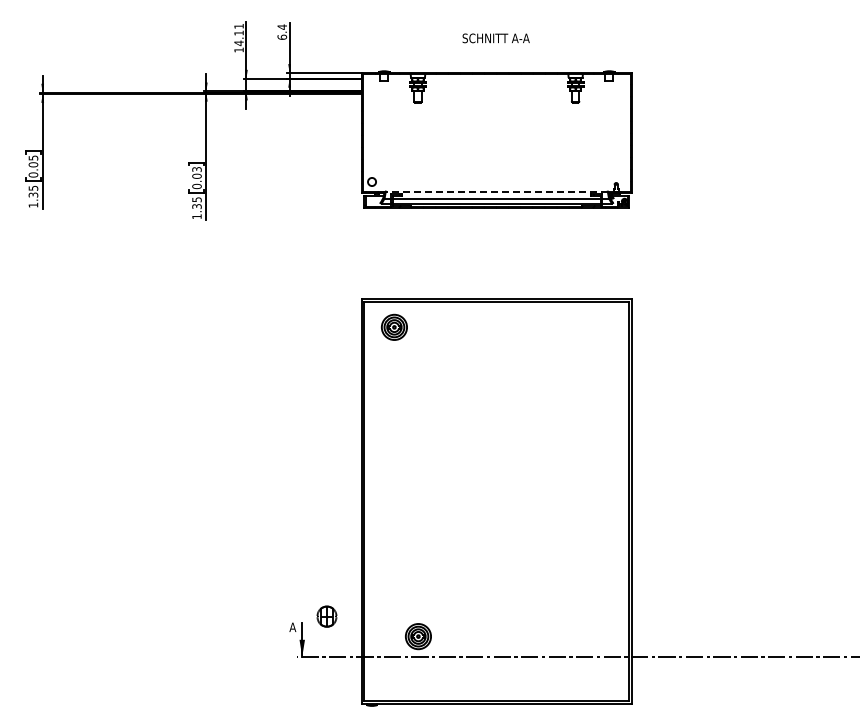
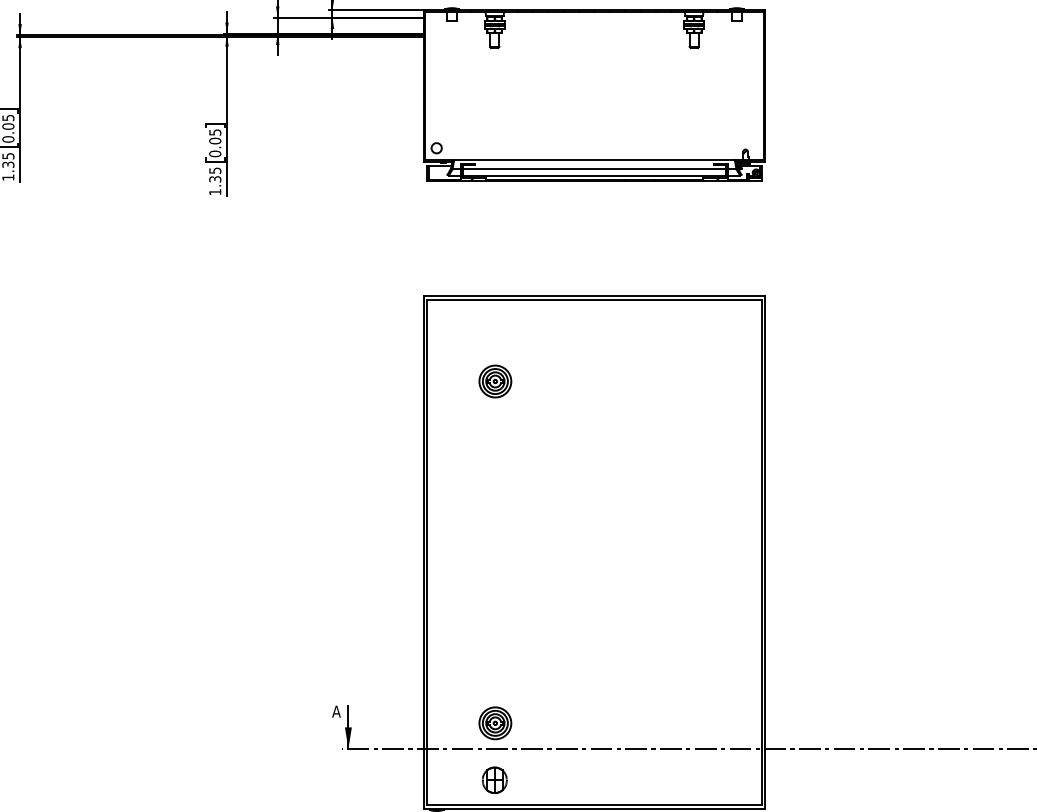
text: (196, 169) -> (214, 132), 0.03 -> 0.05
line: (496, 191) -> (594, 160), dashed -> solid
part: (394, 326) -> (495, 380), moved
part: (326, 616) -> (494, 780), moved

